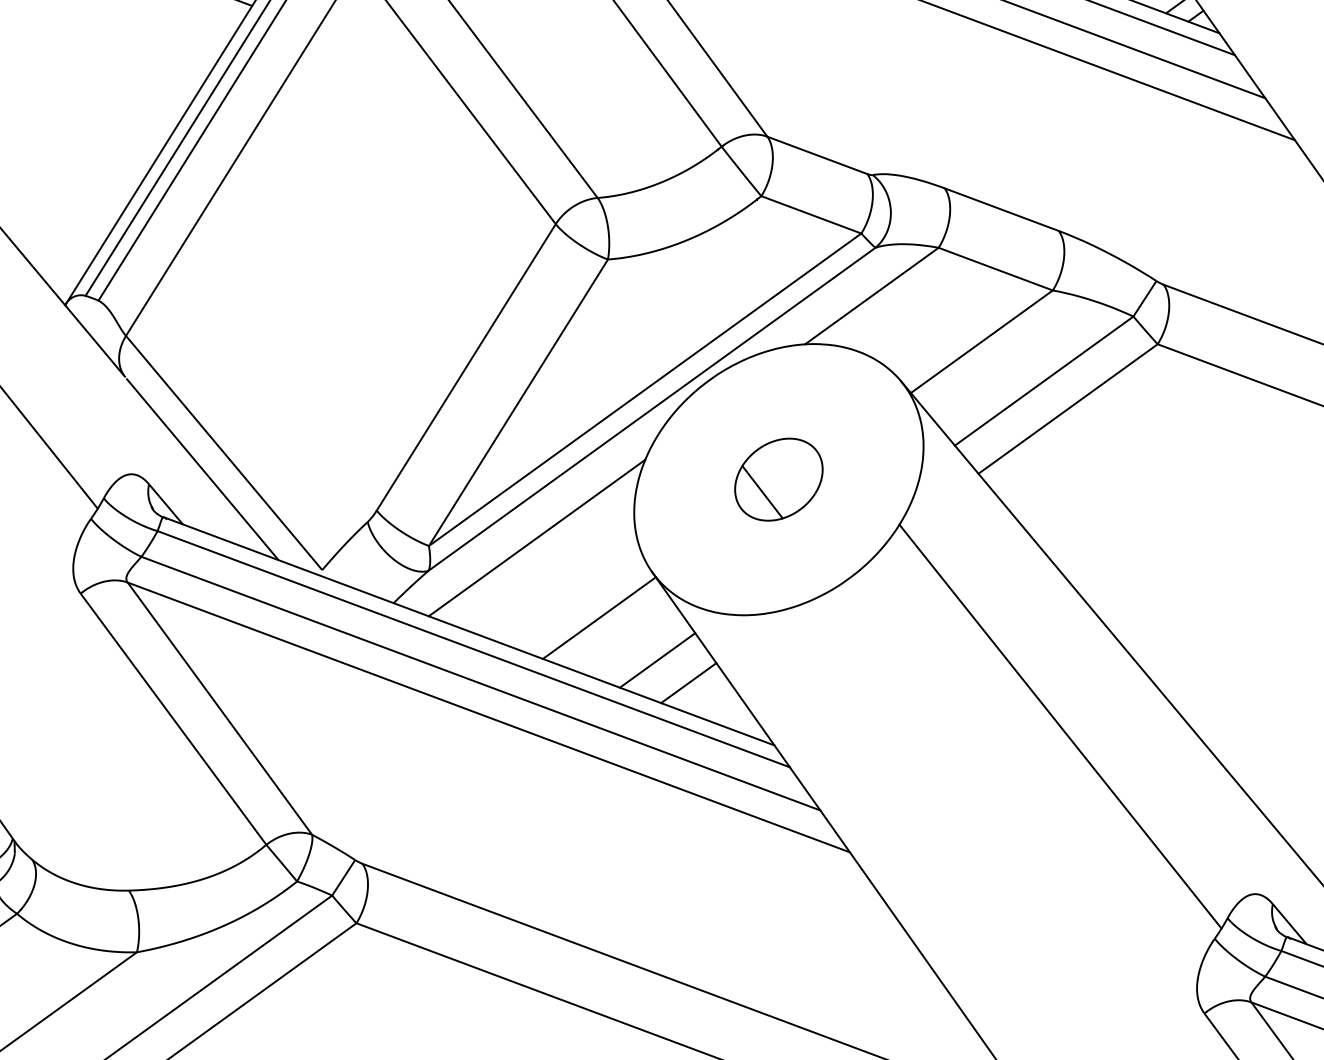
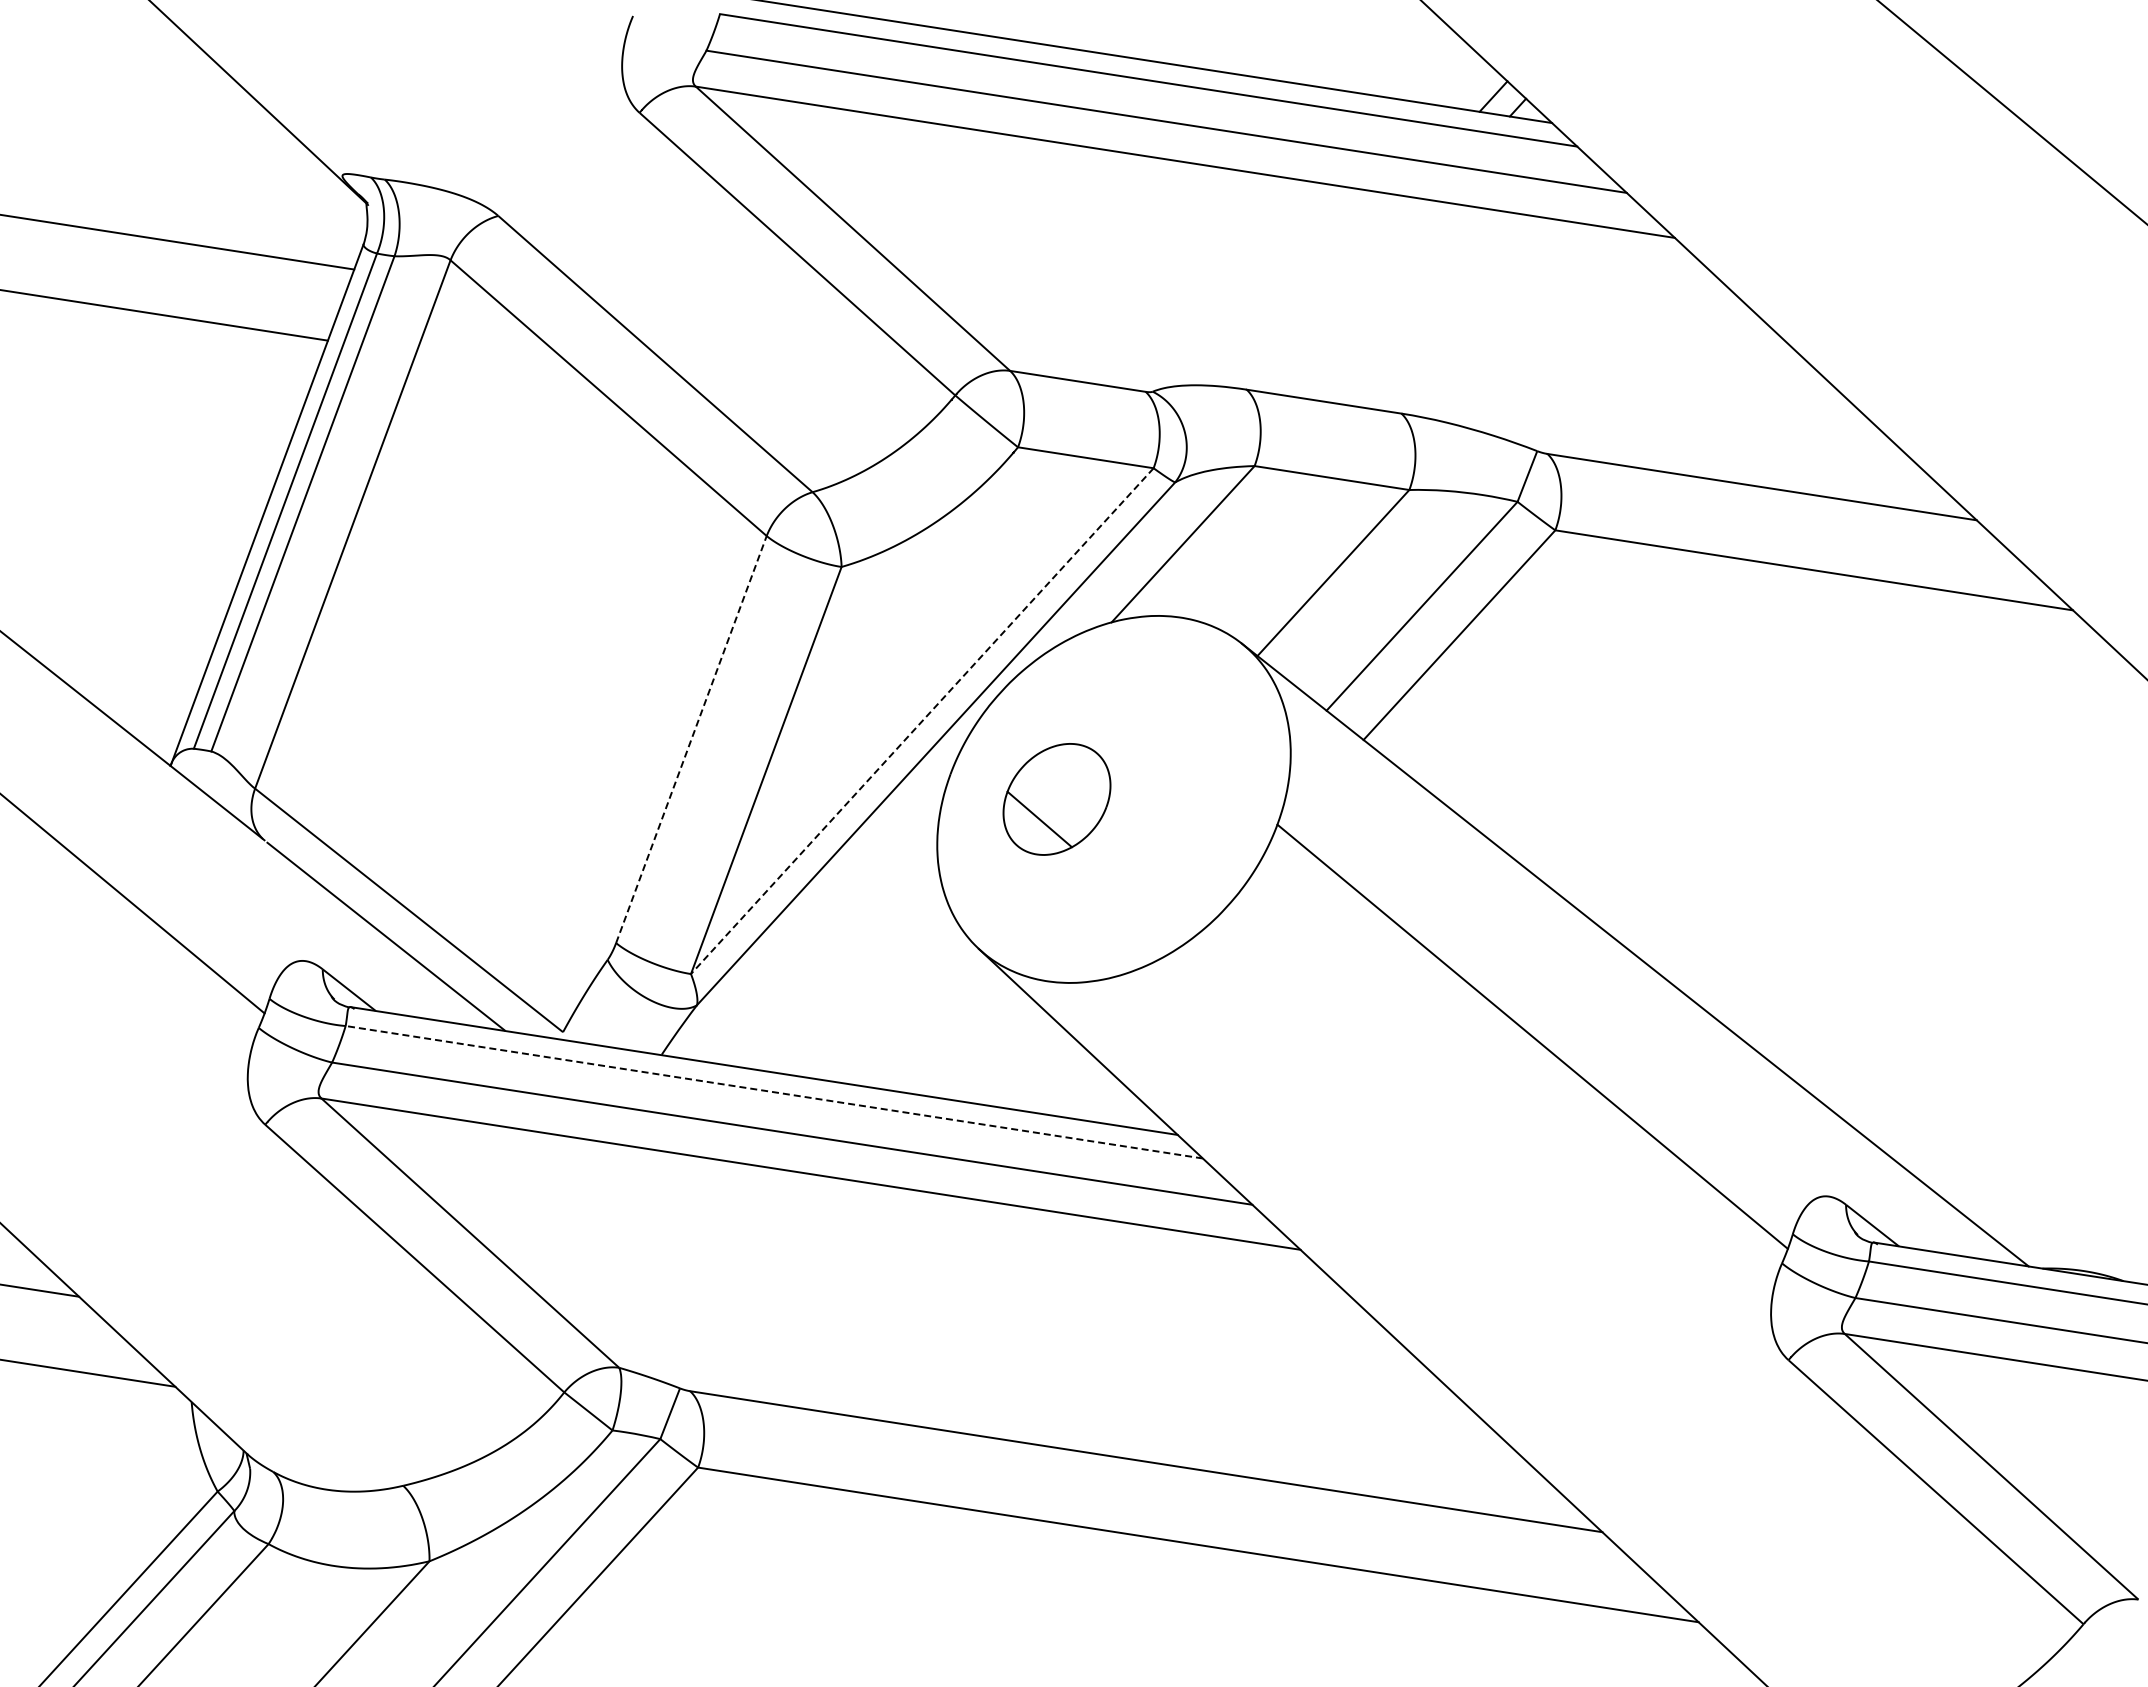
line: (466, 367) -> (691, 739), solid -> dashed
line: (645, 390) -> (922, 721), solid -> dashed
part: (778, 479) -> (1056, 799), moved
line: (536, 537) -> (824, 935), removed
line: (598, 618) -> (923, 1020), removed
line: (473, 649) -> (774, 1092), solid -> dashed
line: (657, 660) -> (1008, 1058), removed
line: (688, 682) -> (1053, 1078), removed

